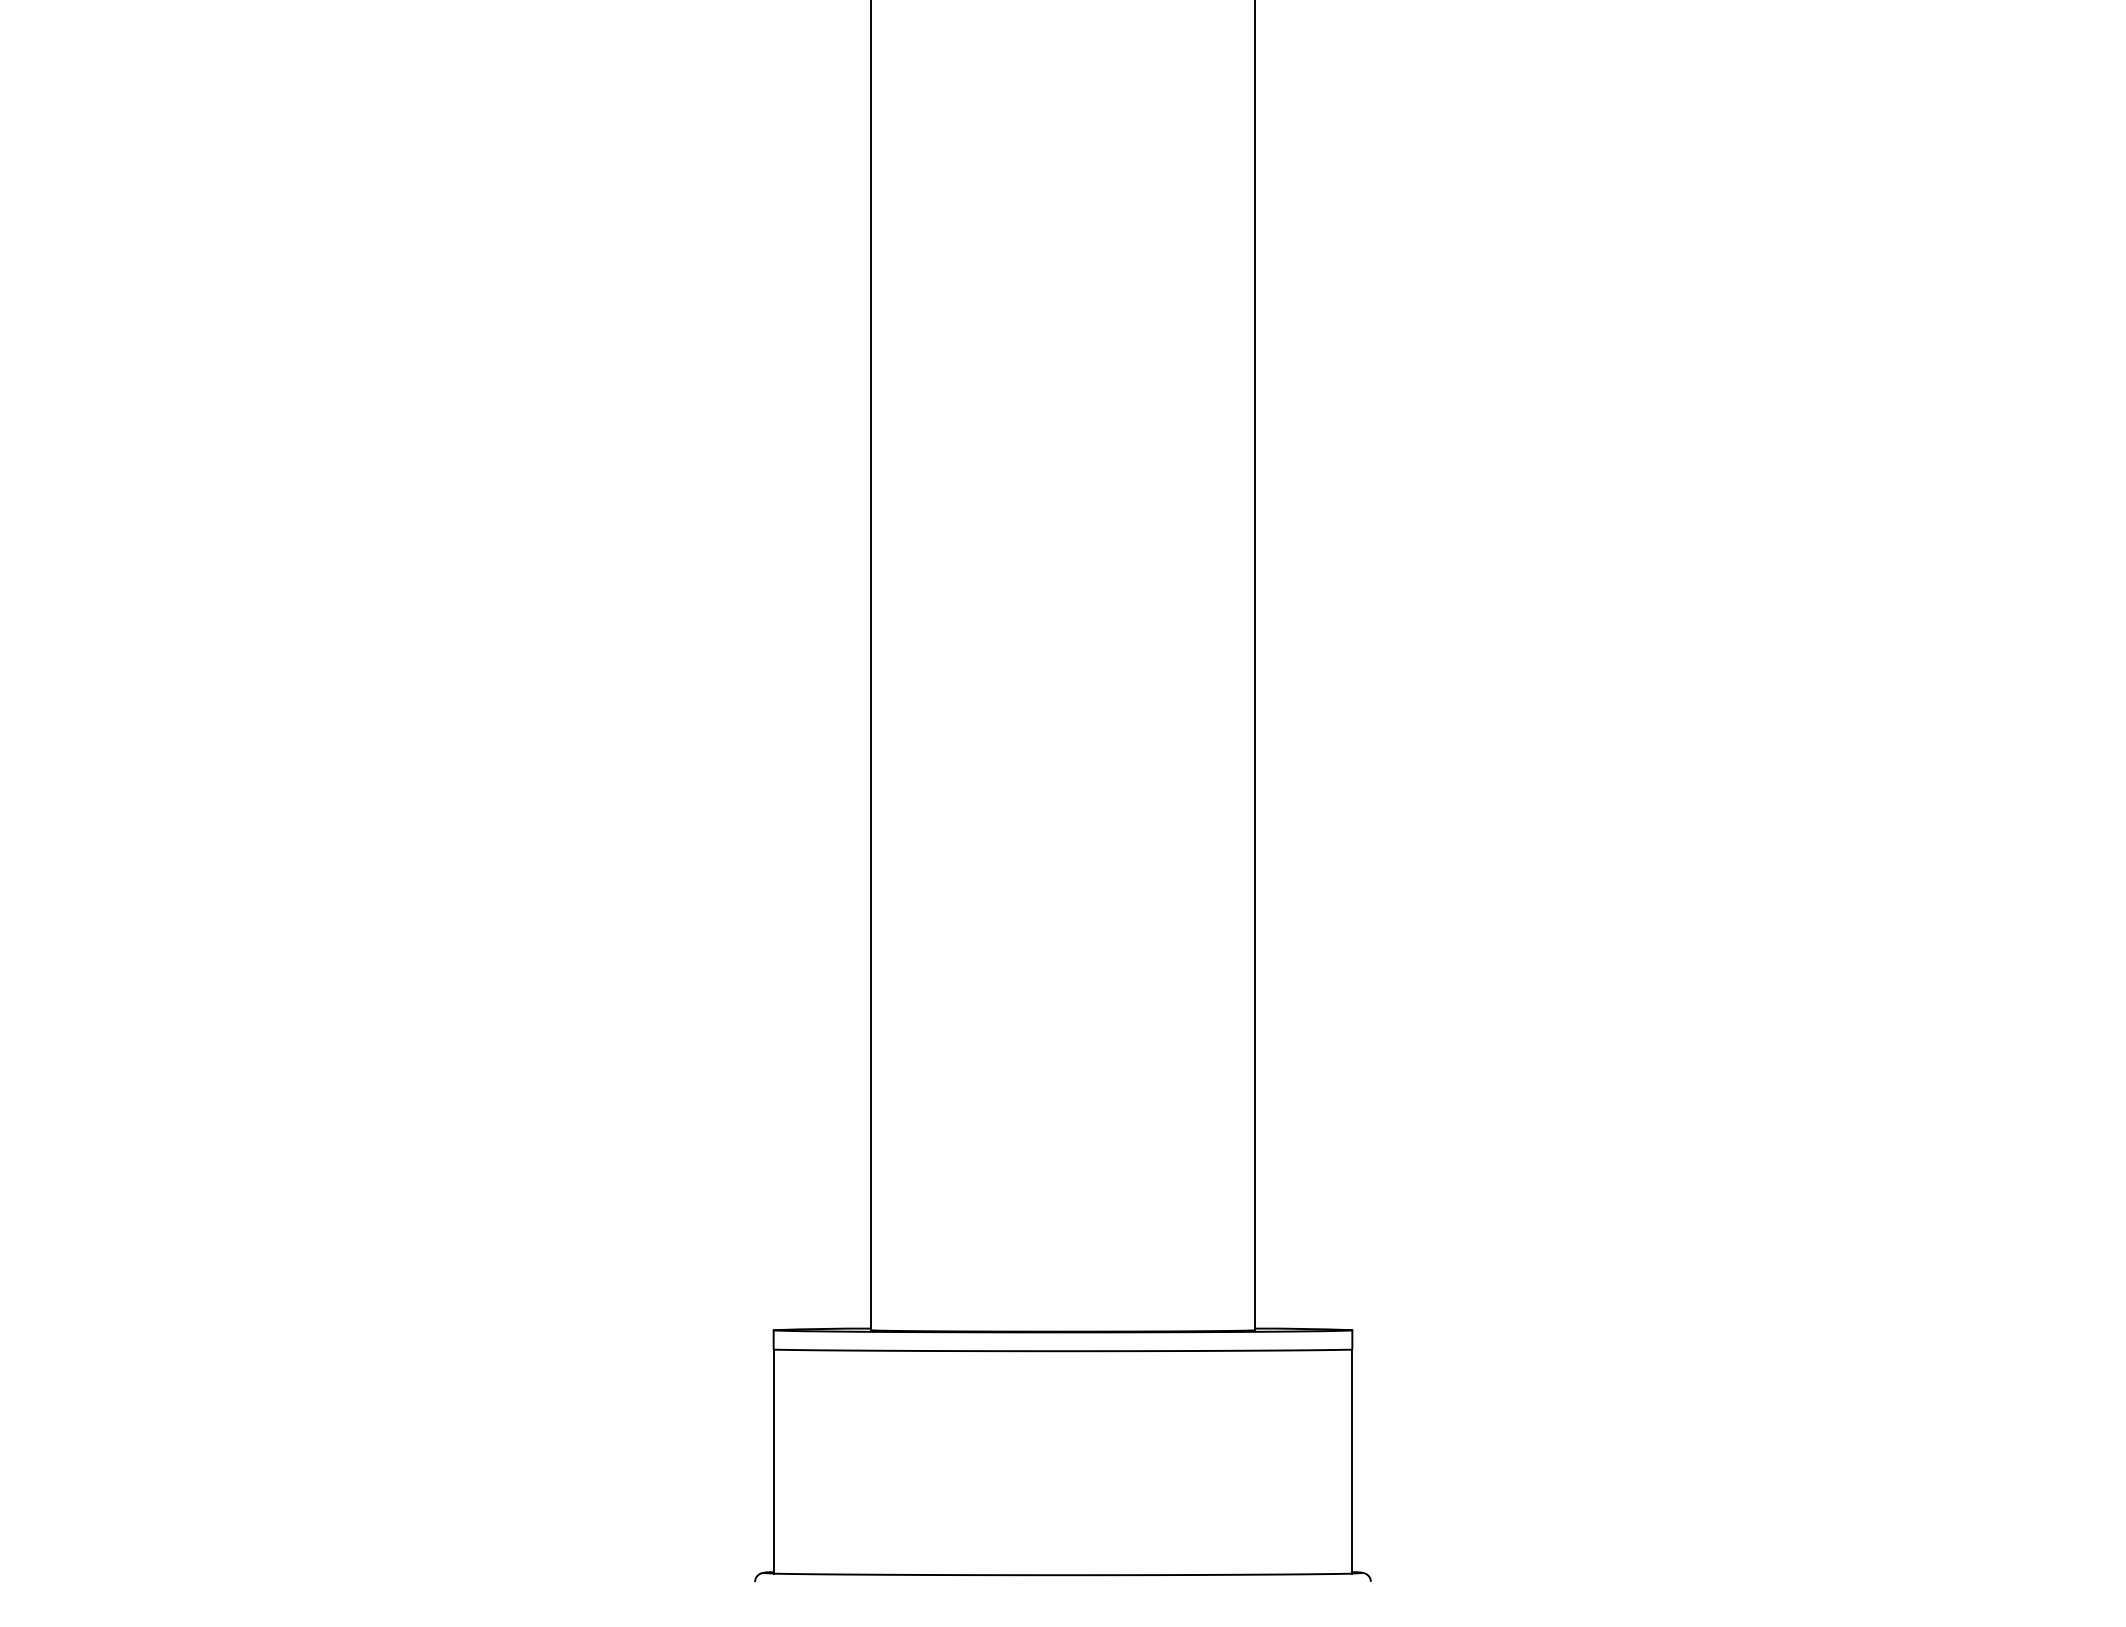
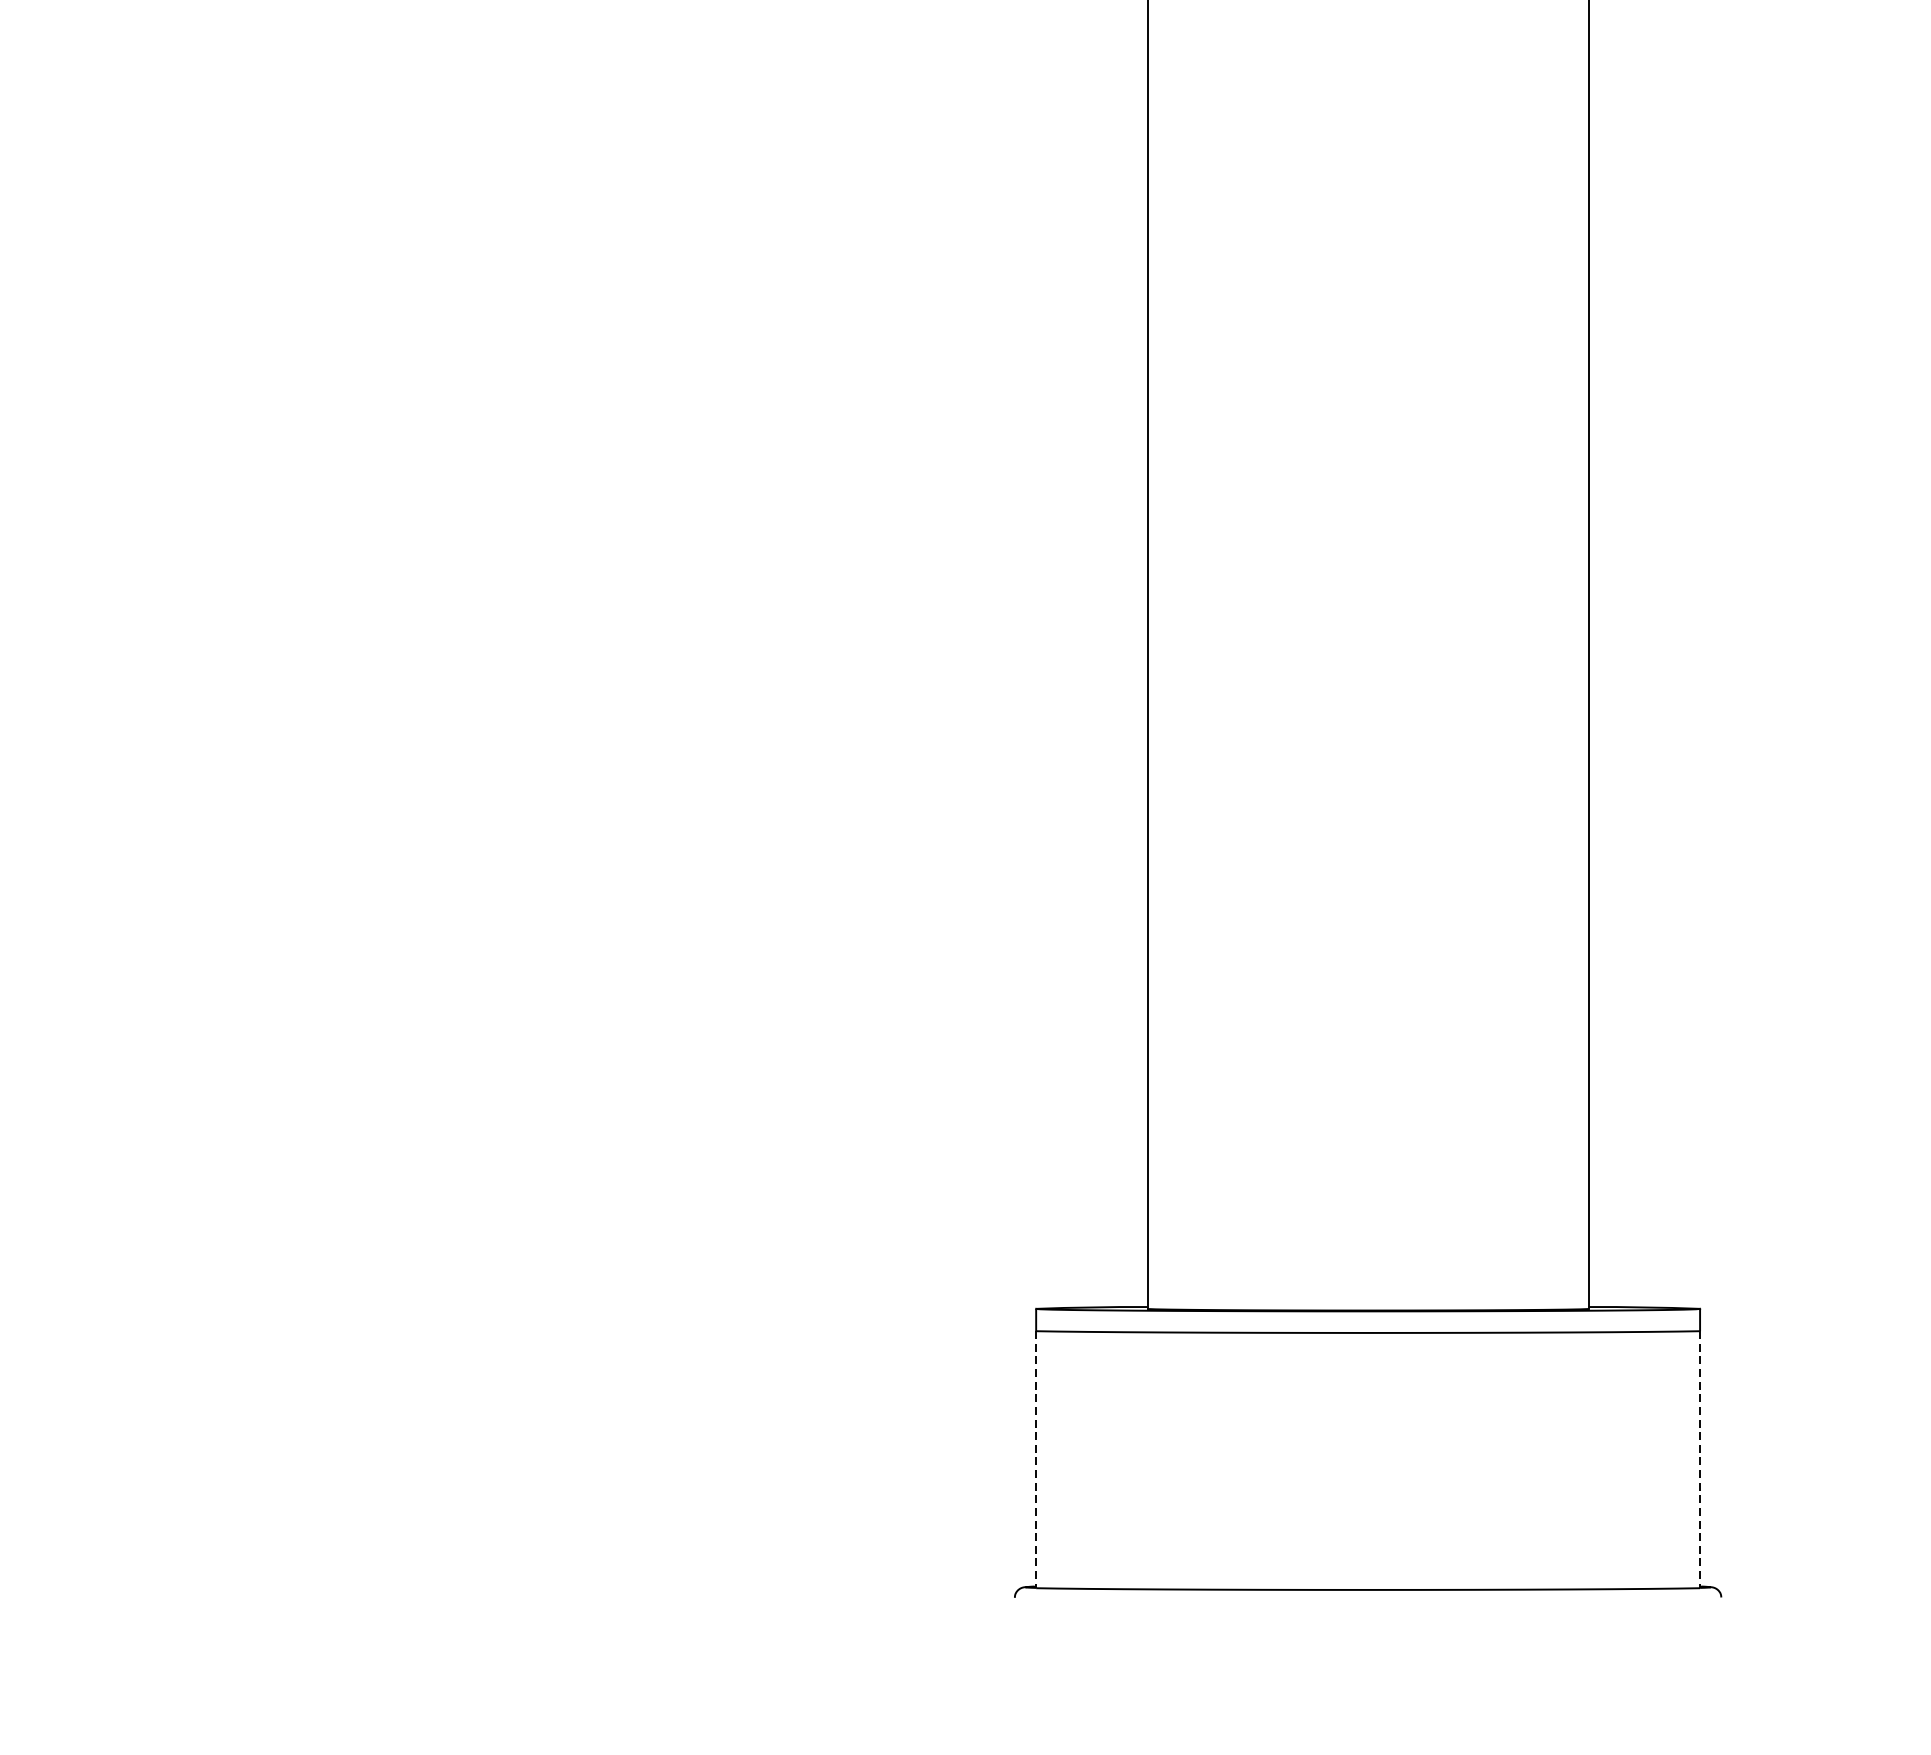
line: (773, 1462) -> (1035, 1460), solid -> dashed
line: (1352, 1462) -> (1700, 1460), solid -> dashed

